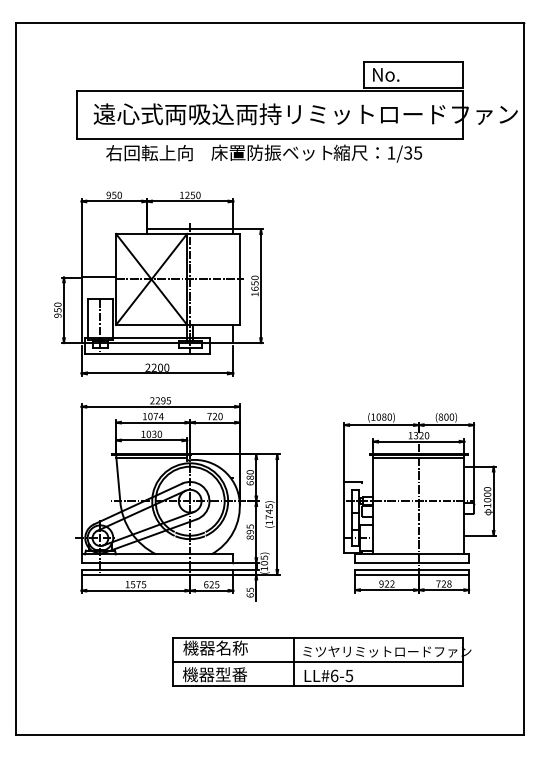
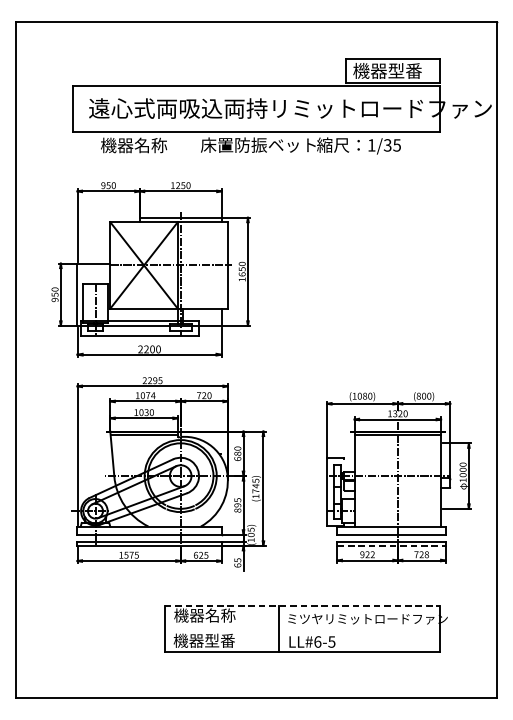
text: (407, 74) -> (387, 70), No. -> 機器型番
text: (149, 153) -> (142, 145), 右回転上向 -> 機器名称
line: (412, 574) -> (391, 545), solid -> dashed
line: (318, 637) -> (302, 605), solid -> dashed
line: (318, 661) -> (302, 628), removed

